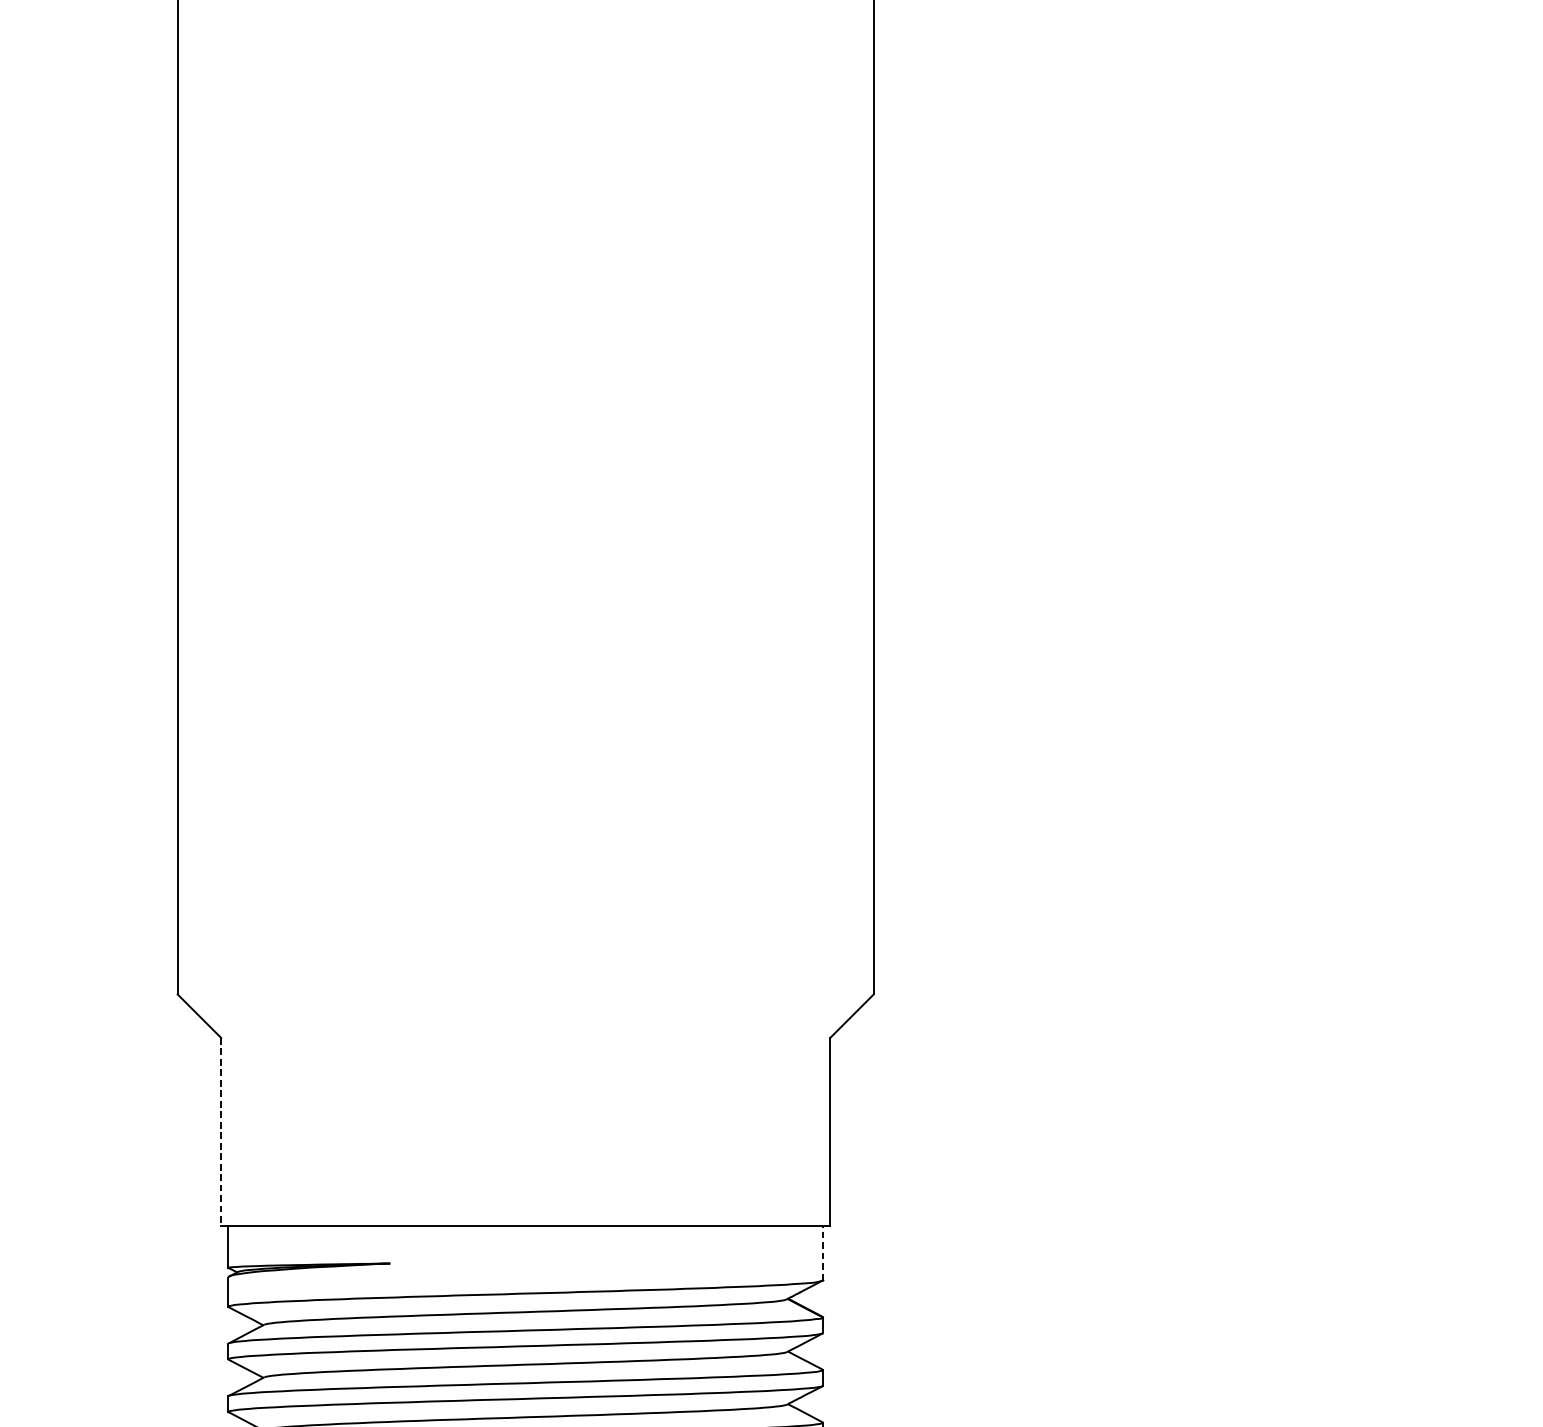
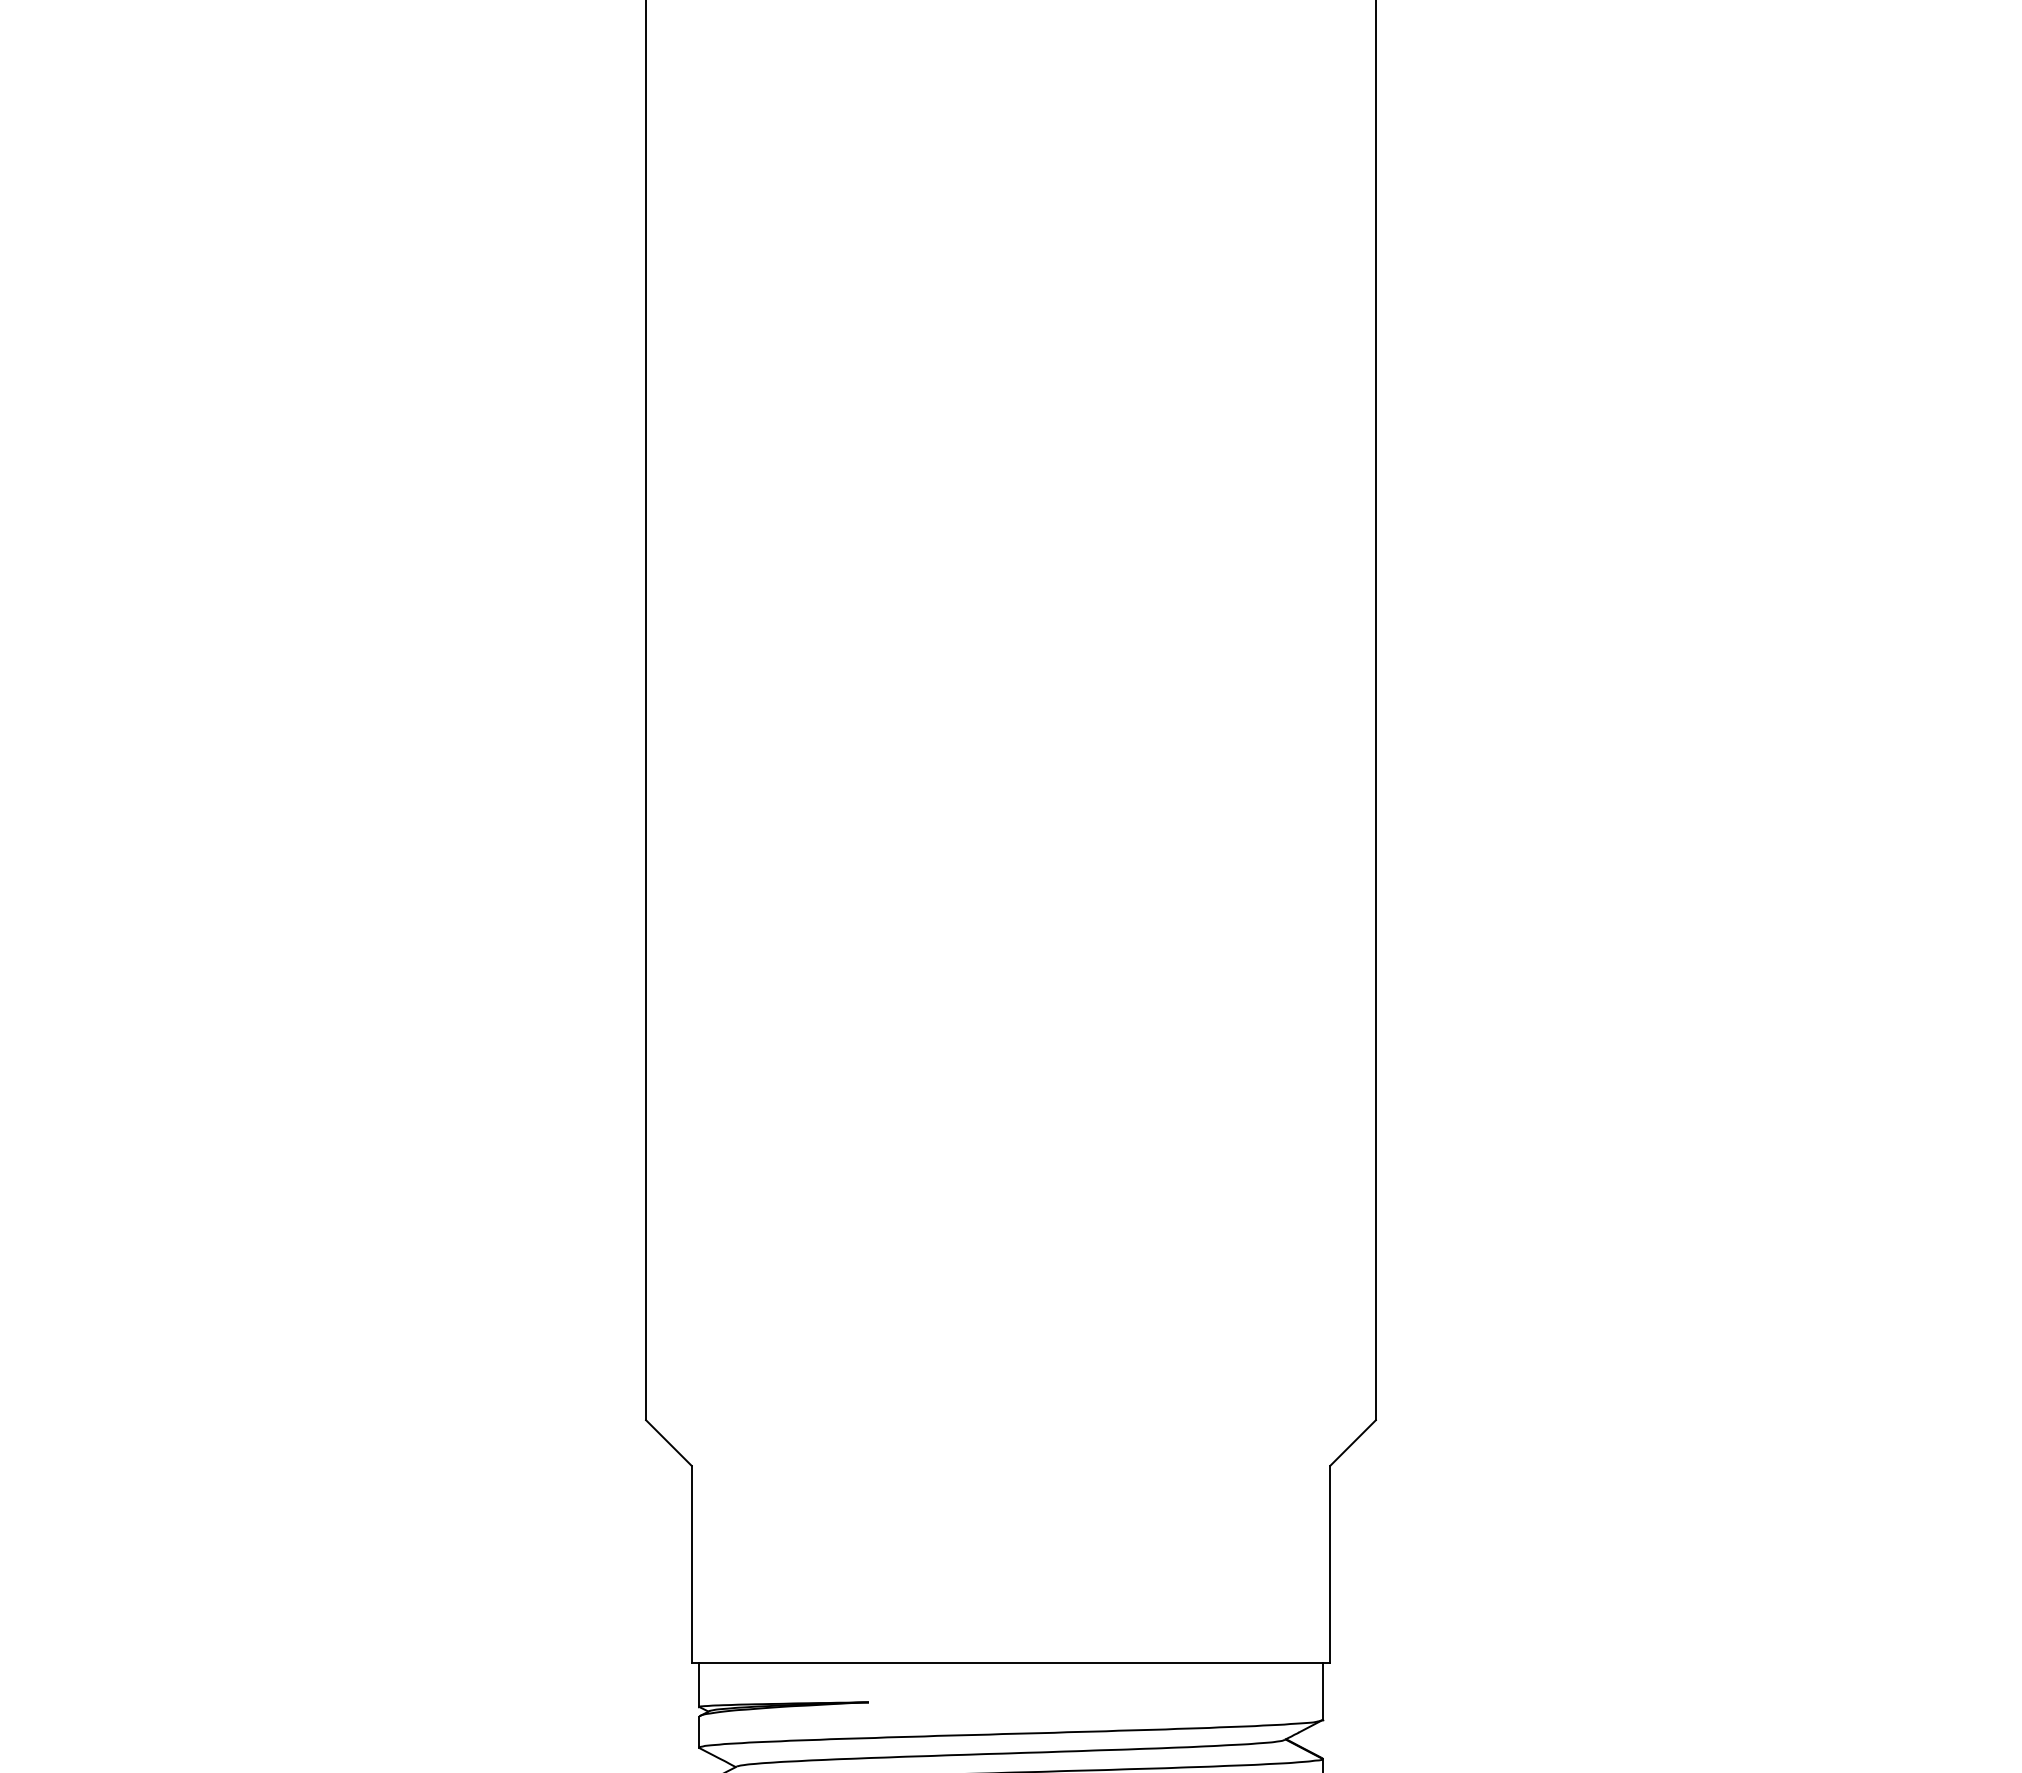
line: (221, 1132) -> (691, 1564), dashed -> solid
line: (822, 1253) -> (1322, 1691), dashed -> solid

